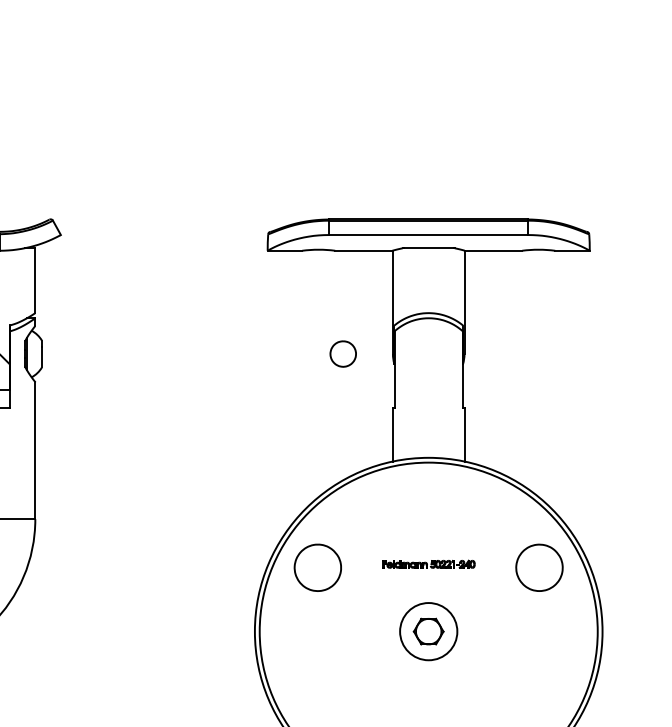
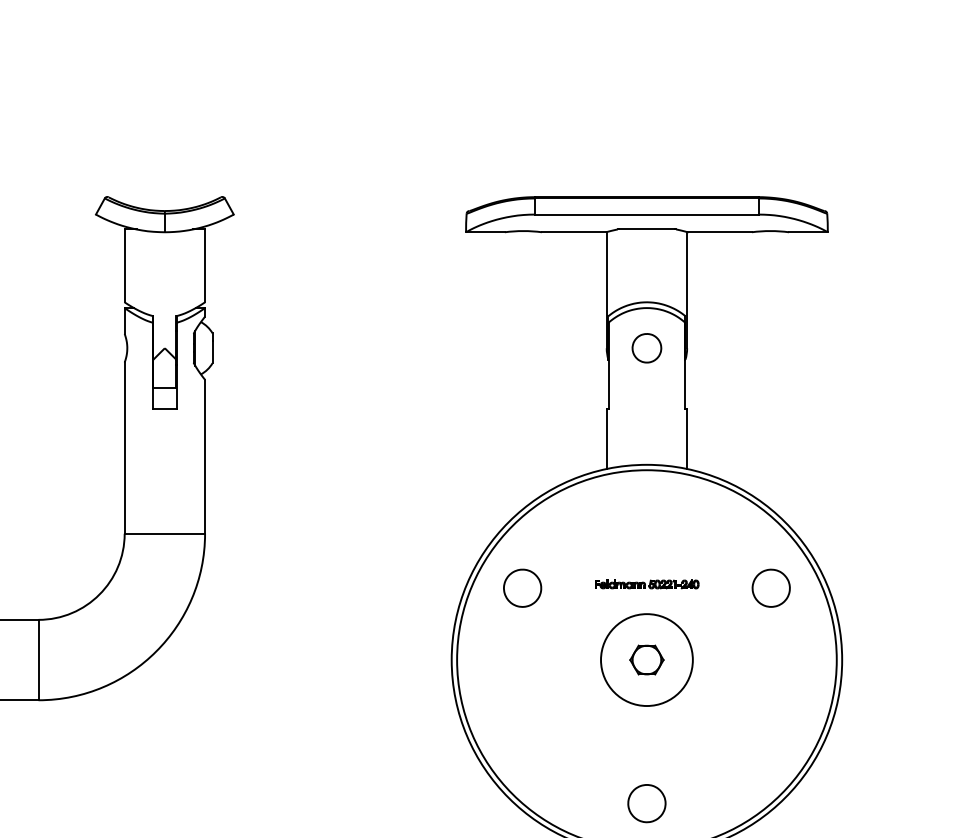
part: (342, 354) -> (646, 348), moved
part: (317, 567) -> (522, 587), size x0.71
part: (538, 567) -> (770, 587), size x0.71
circle: (428, 632) -> (646, 660), size x1.43

